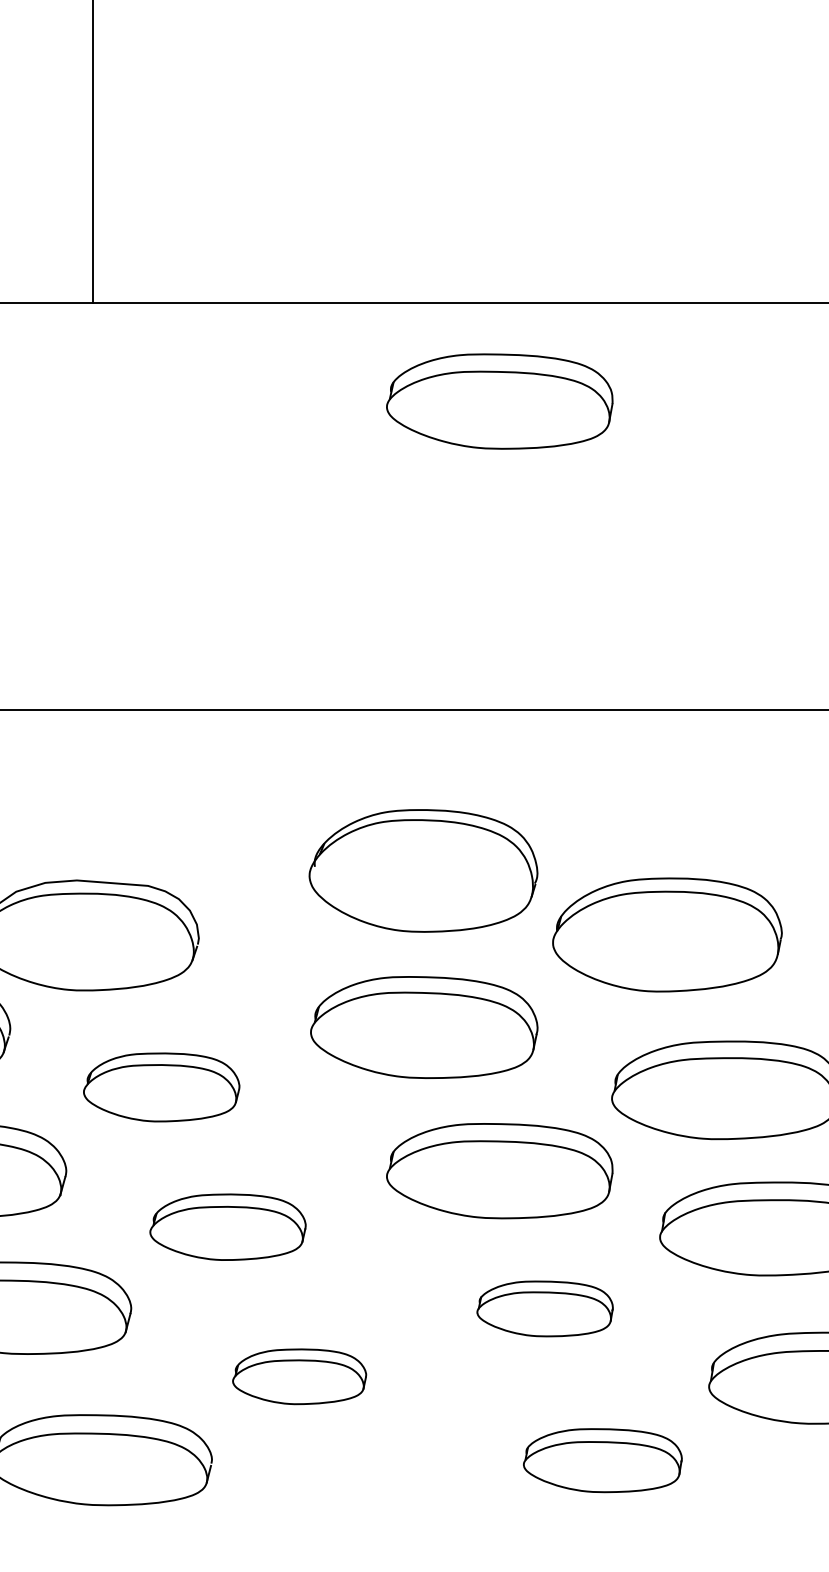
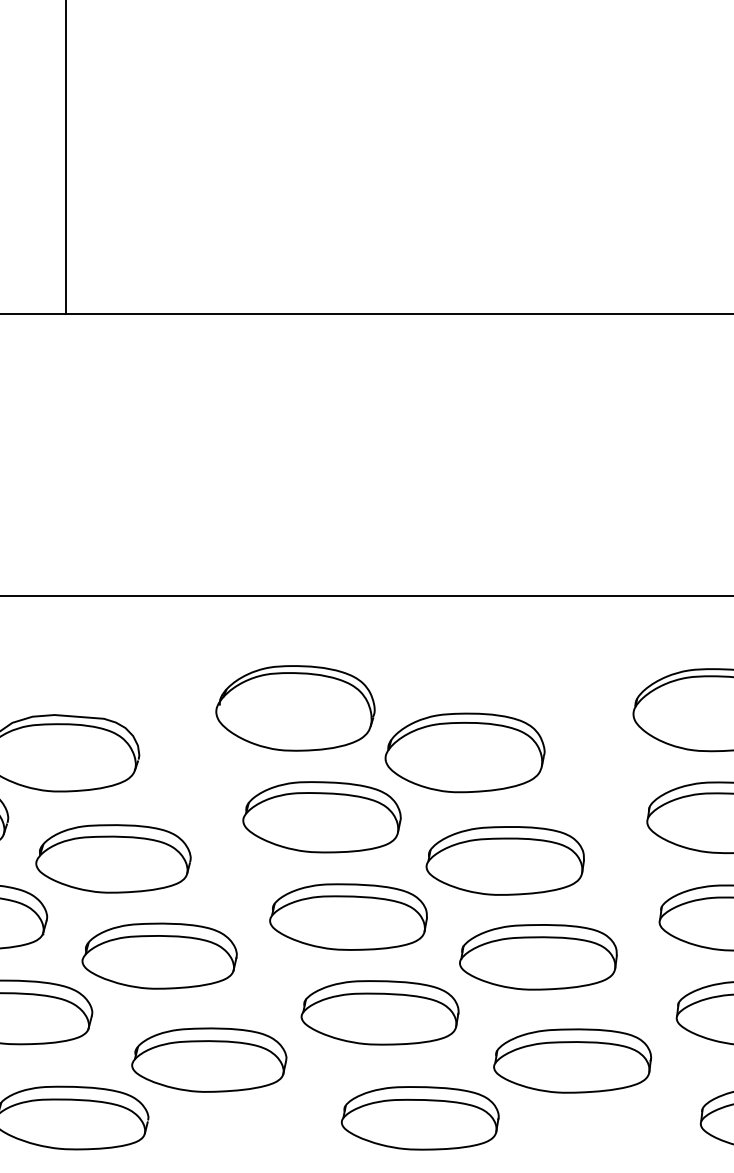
part: (499, 400) -> (348, 381), removed
part: (423, 1027) -> (321, 817), moved
part: (161, 1086) -> (113, 858), size x1.43
part: (227, 1226) -> (159, 955), size x1.43
part: (544, 1308) -> (379, 1012), size x1.67
part: (299, 1375) -> (209, 1059), size x1.67
part: (601, 1460) -> (419, 1118), size x1.43

